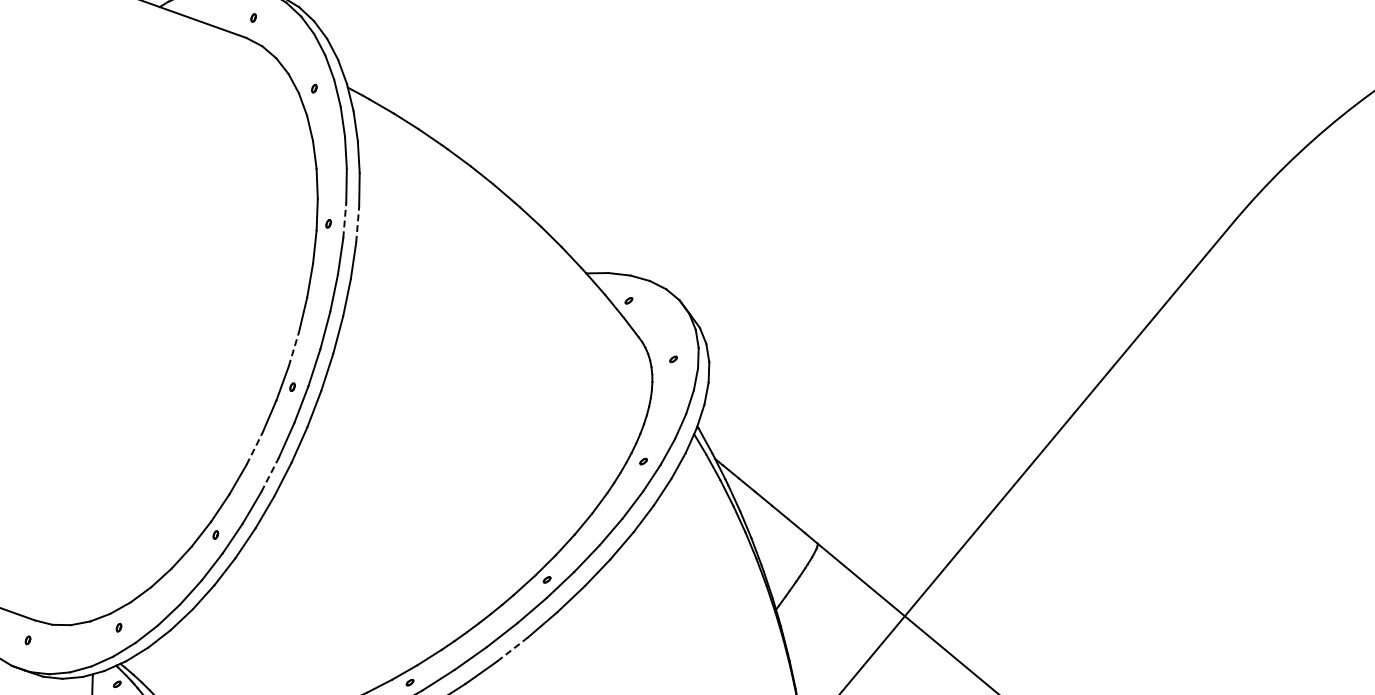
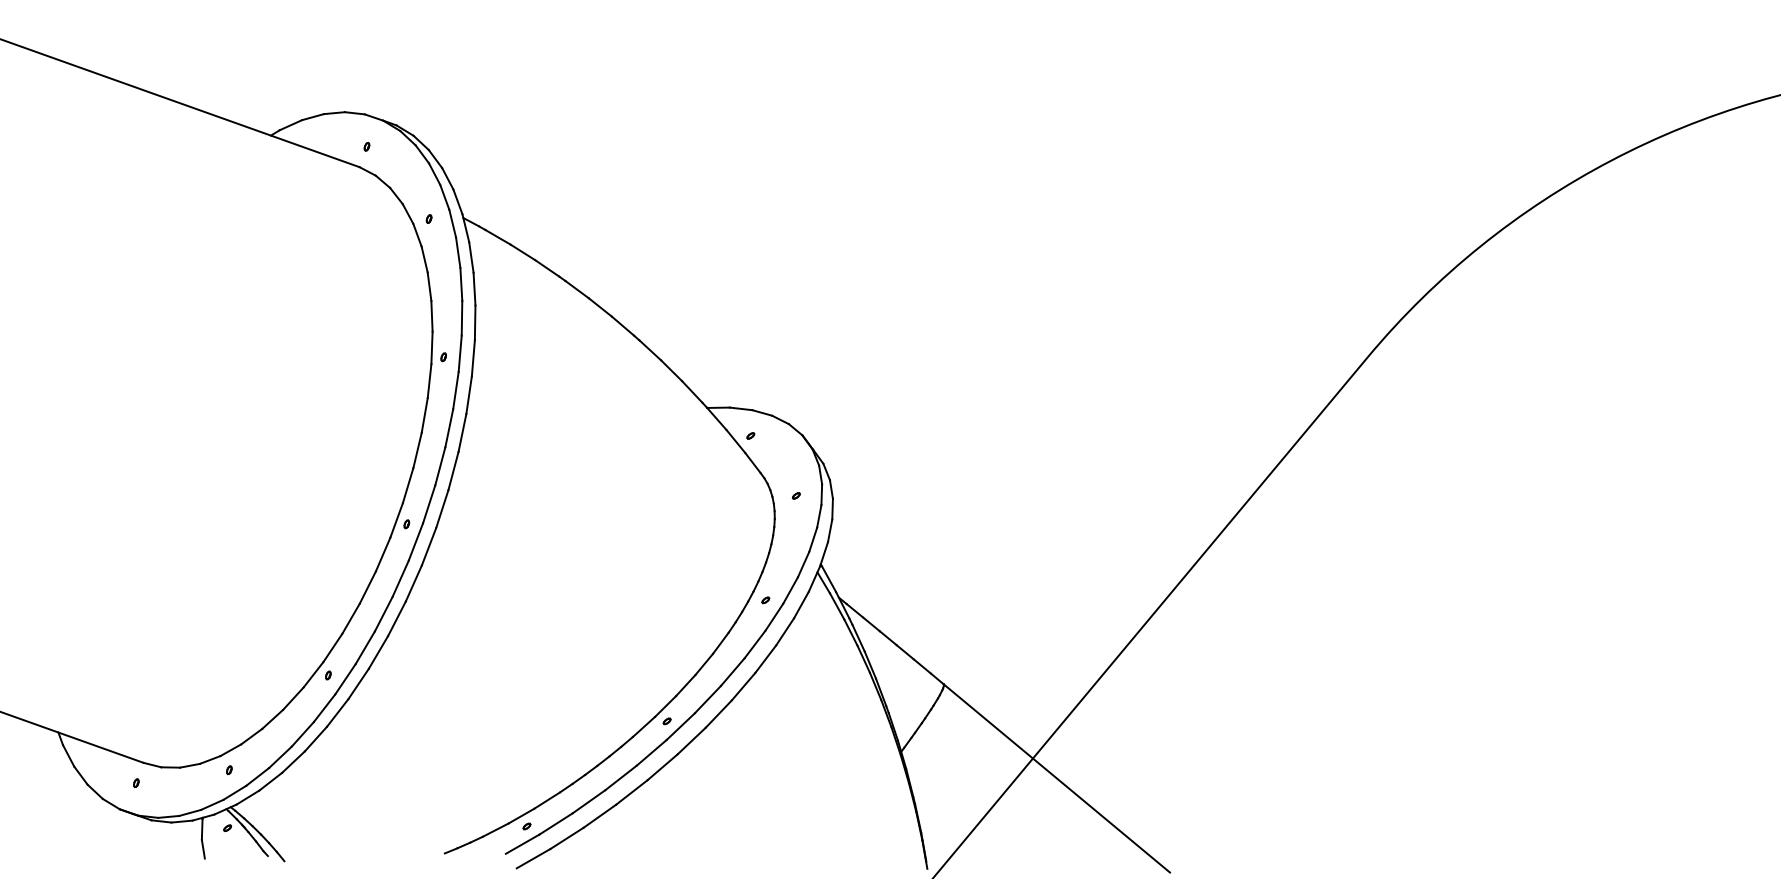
line: (345, 220) -> (460, 353), dashed -> solid
line: (357, 224) -> (473, 357), dashed -> solid
line: (294, 349) -> (408, 485), dashed -> solid
line: (255, 448) -> (368, 587), dashed -> solid
line: (270, 474) -> (384, 613), dashed -> solid
line: (512, 649) -> (631, 792), dashed -> solid

